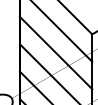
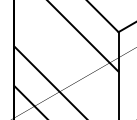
line: (55, 52) -> (65, 58), removed

